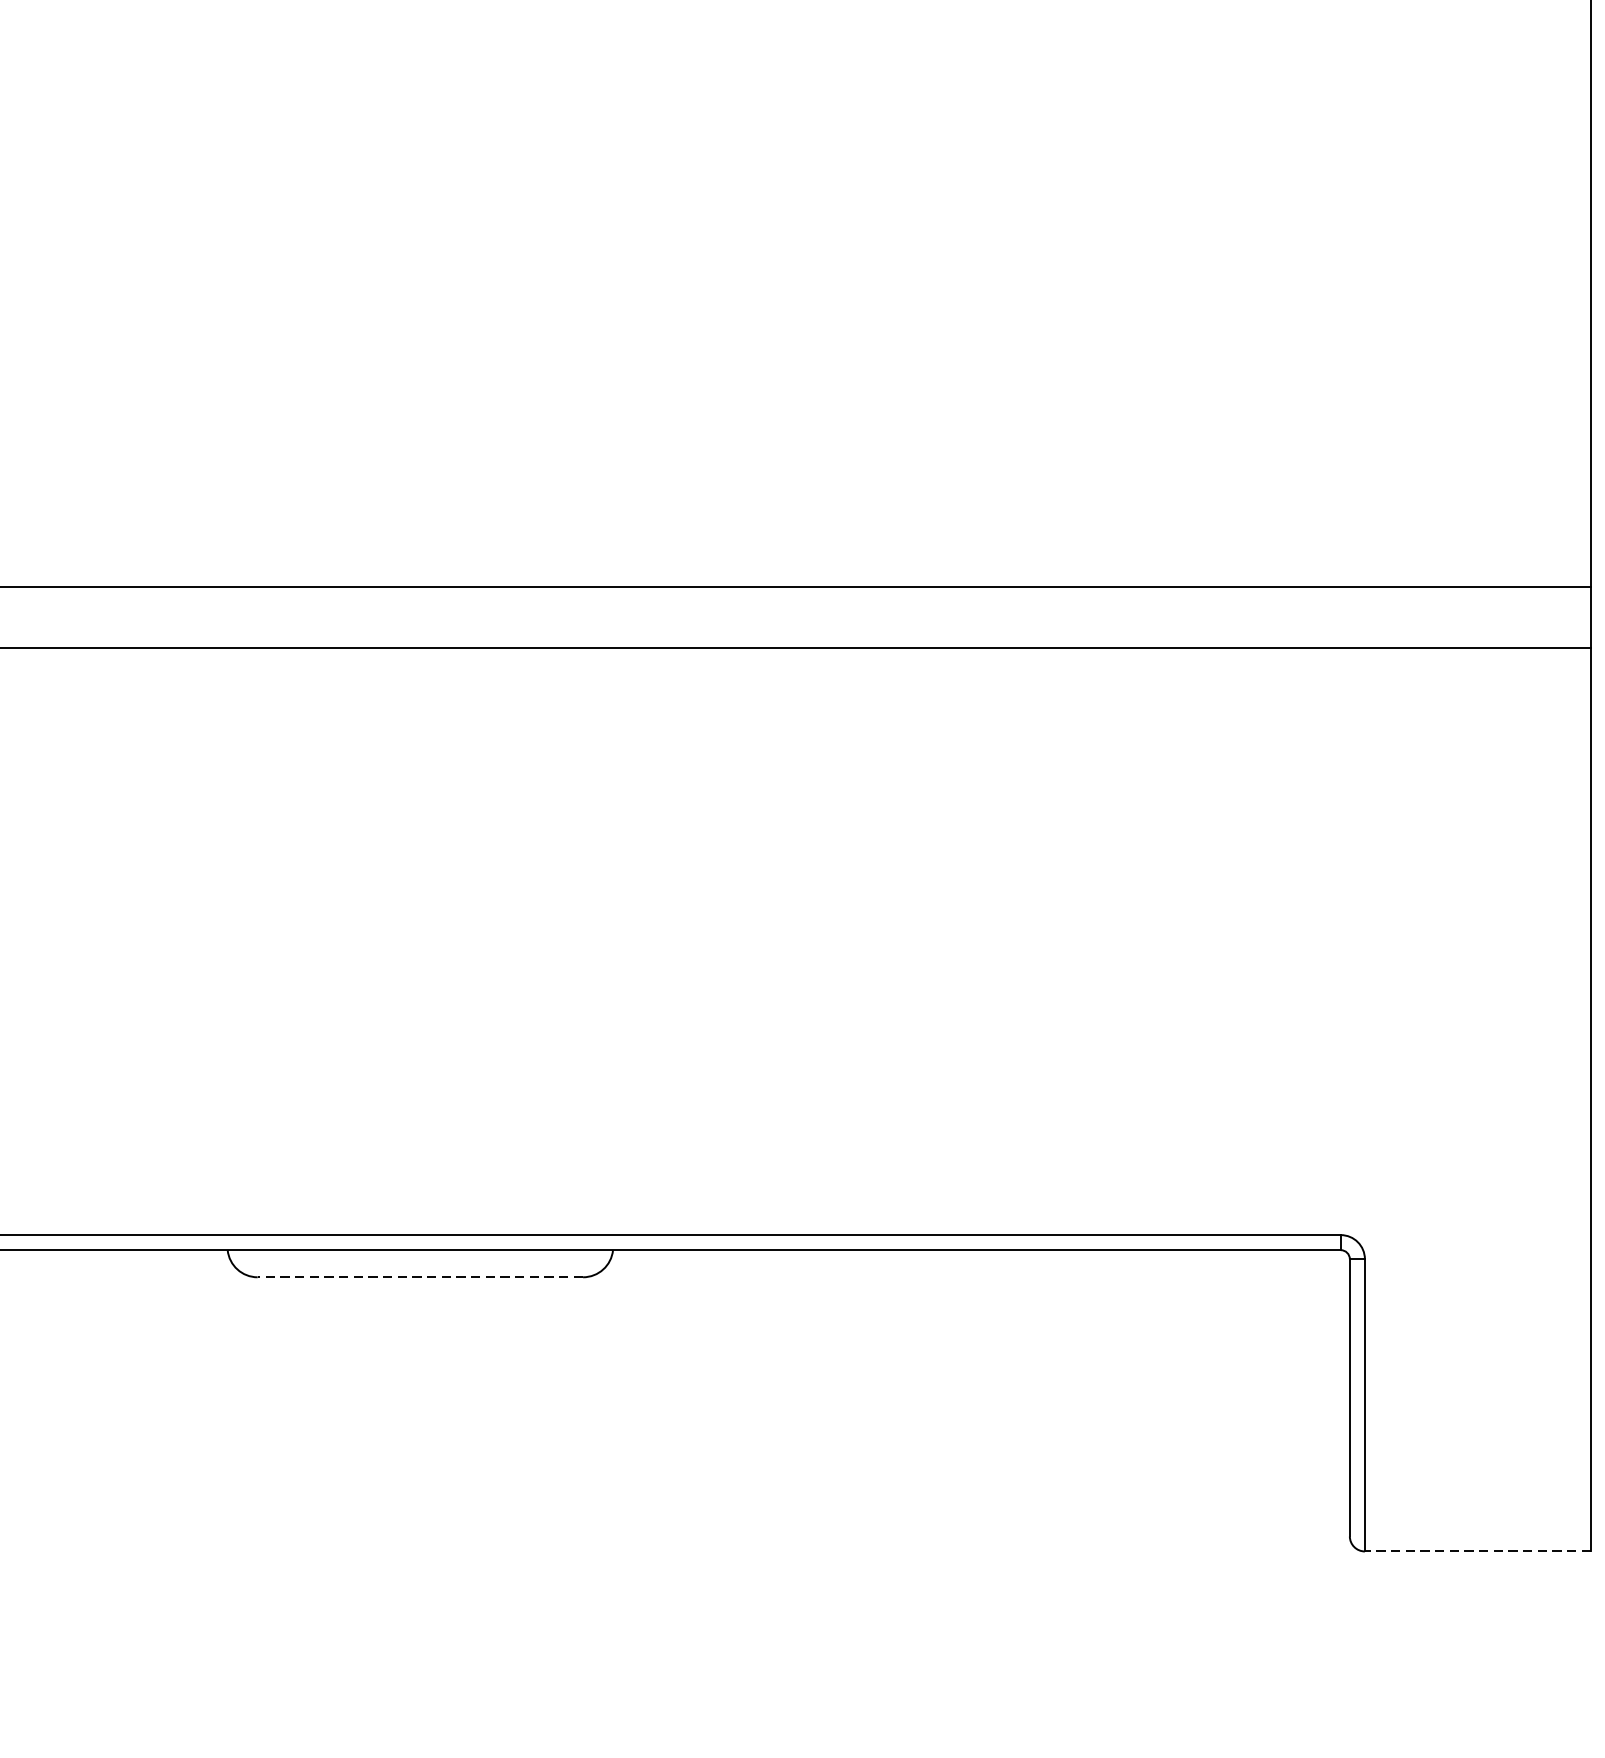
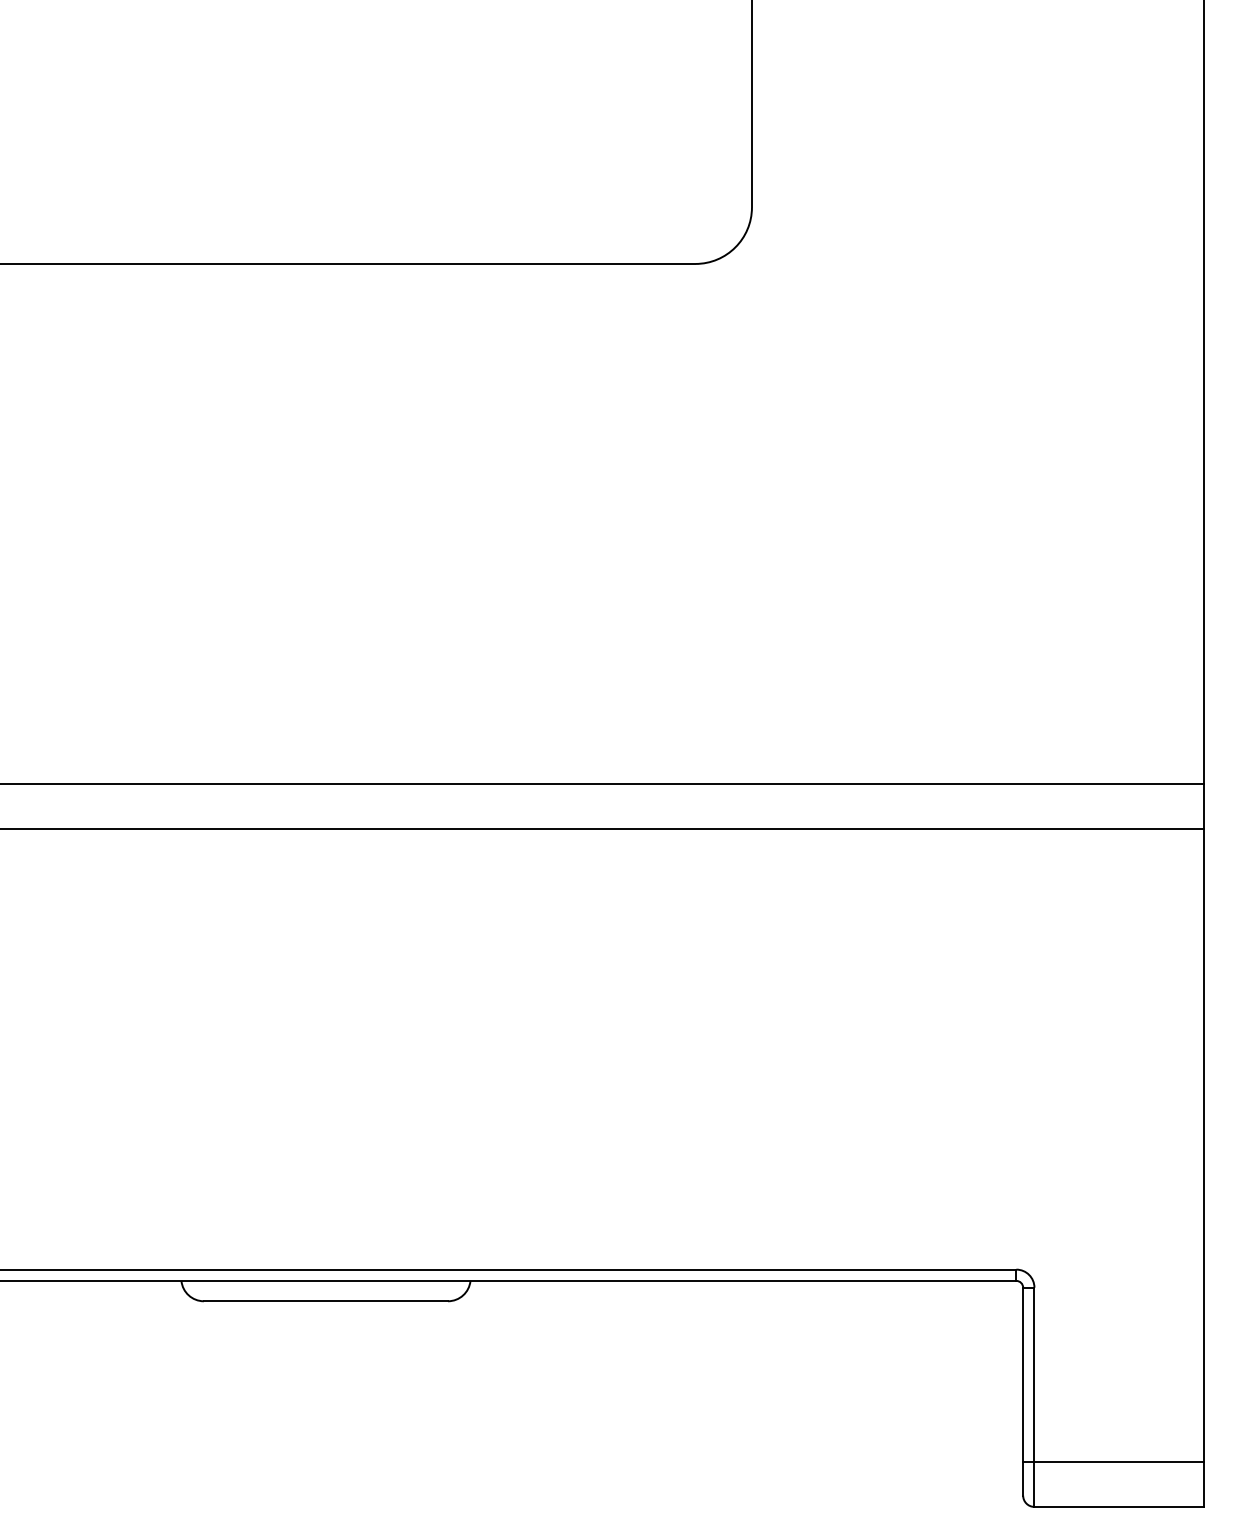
line: (419, 1277) -> (325, 1301), dashed -> solid
line: (1470, 1490) -> (1113, 1461), added
line: (1478, 1550) -> (1119, 1506), dashed -> solid

